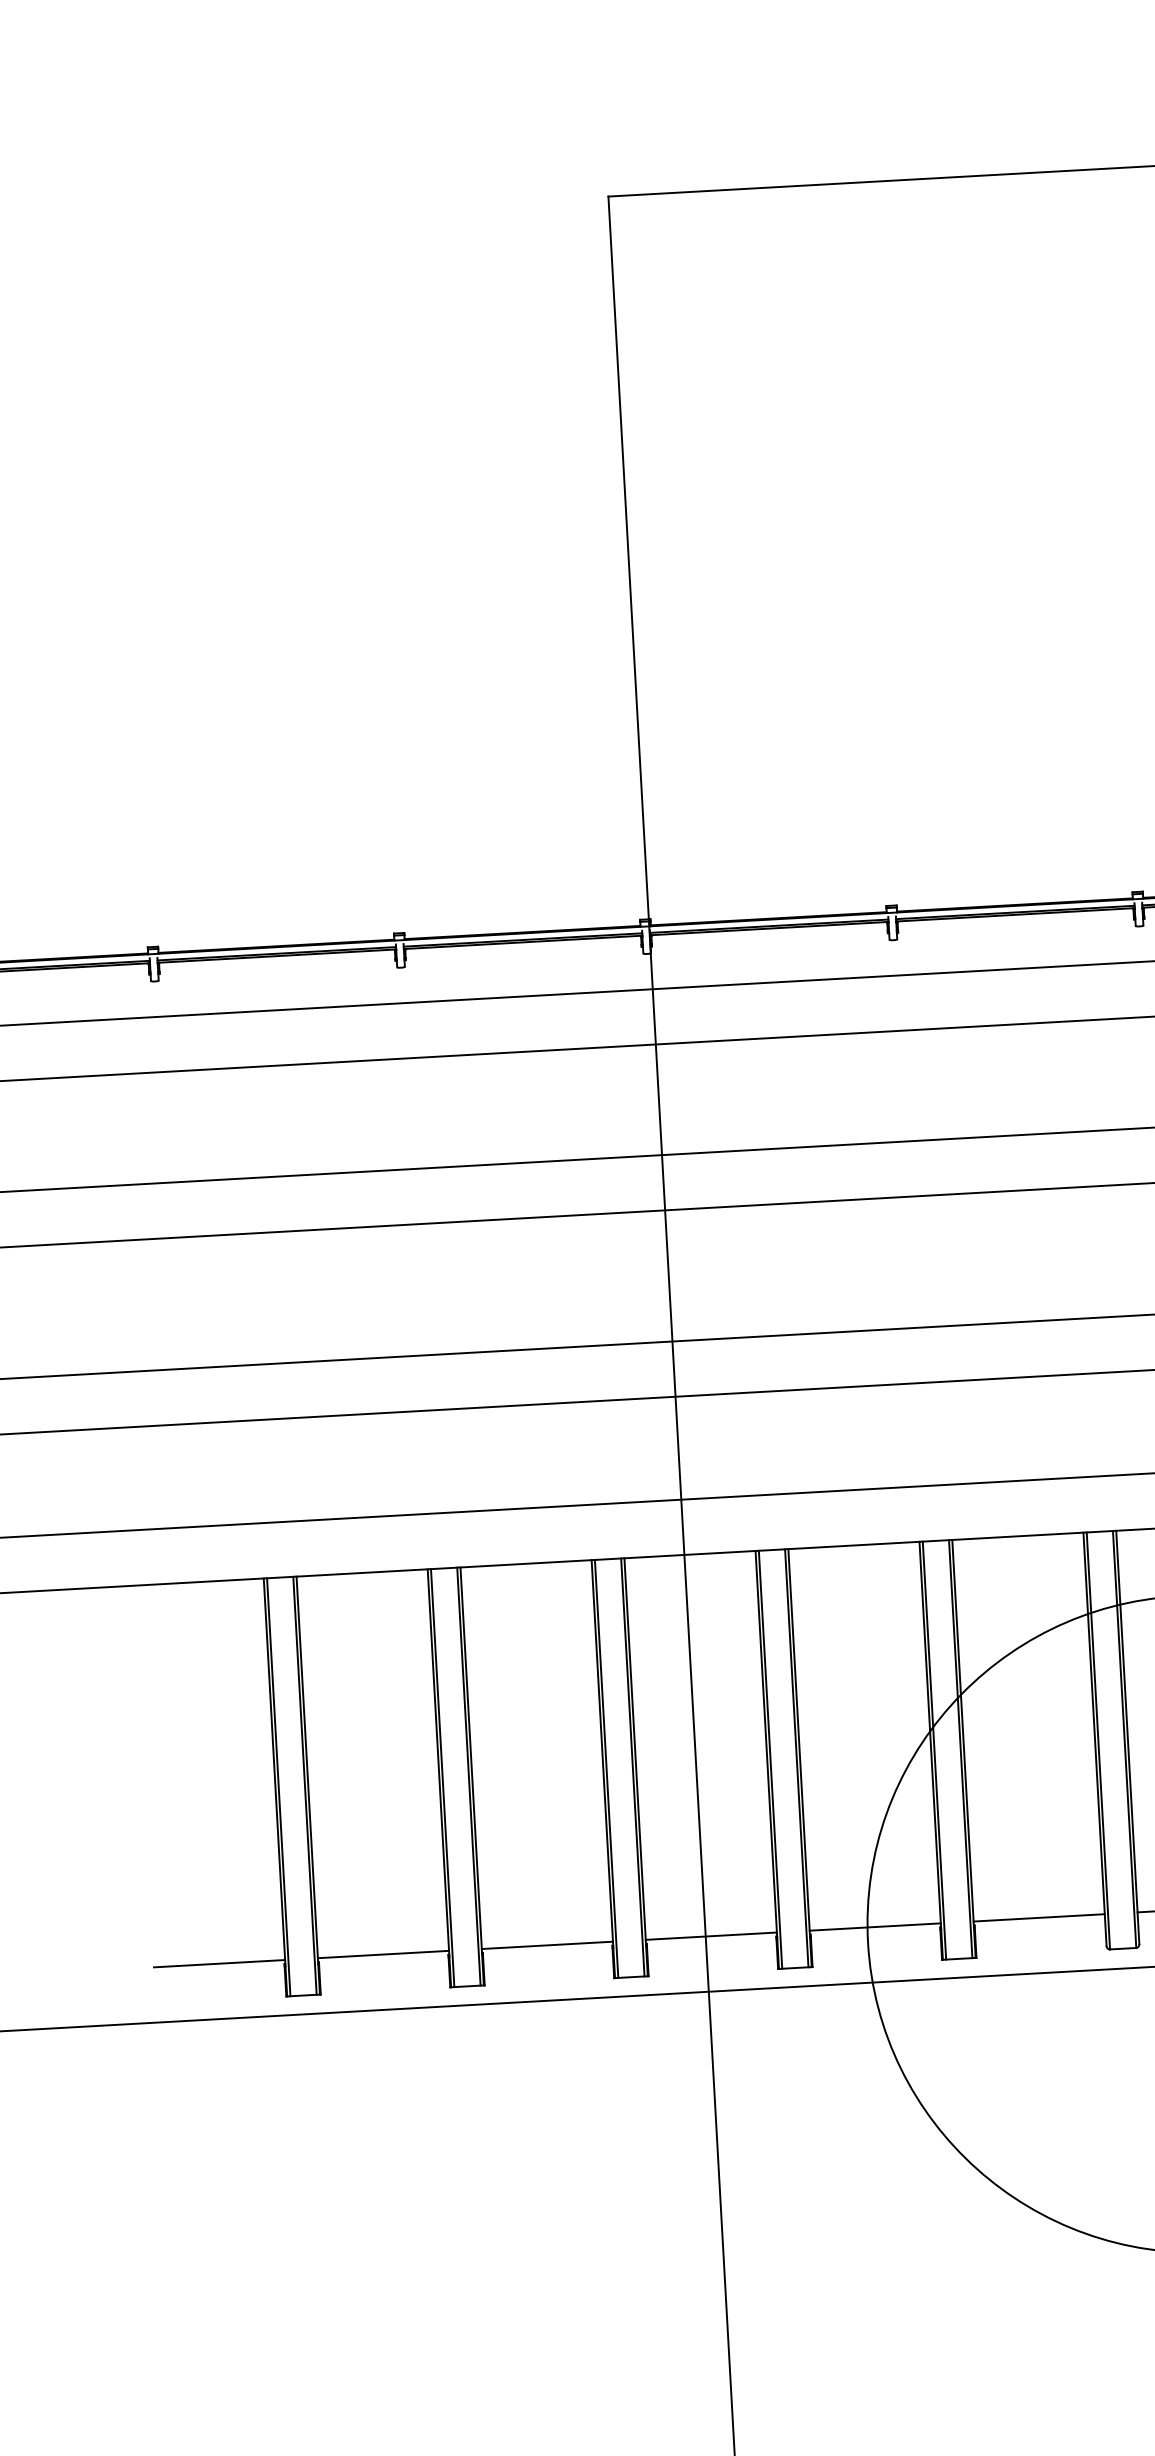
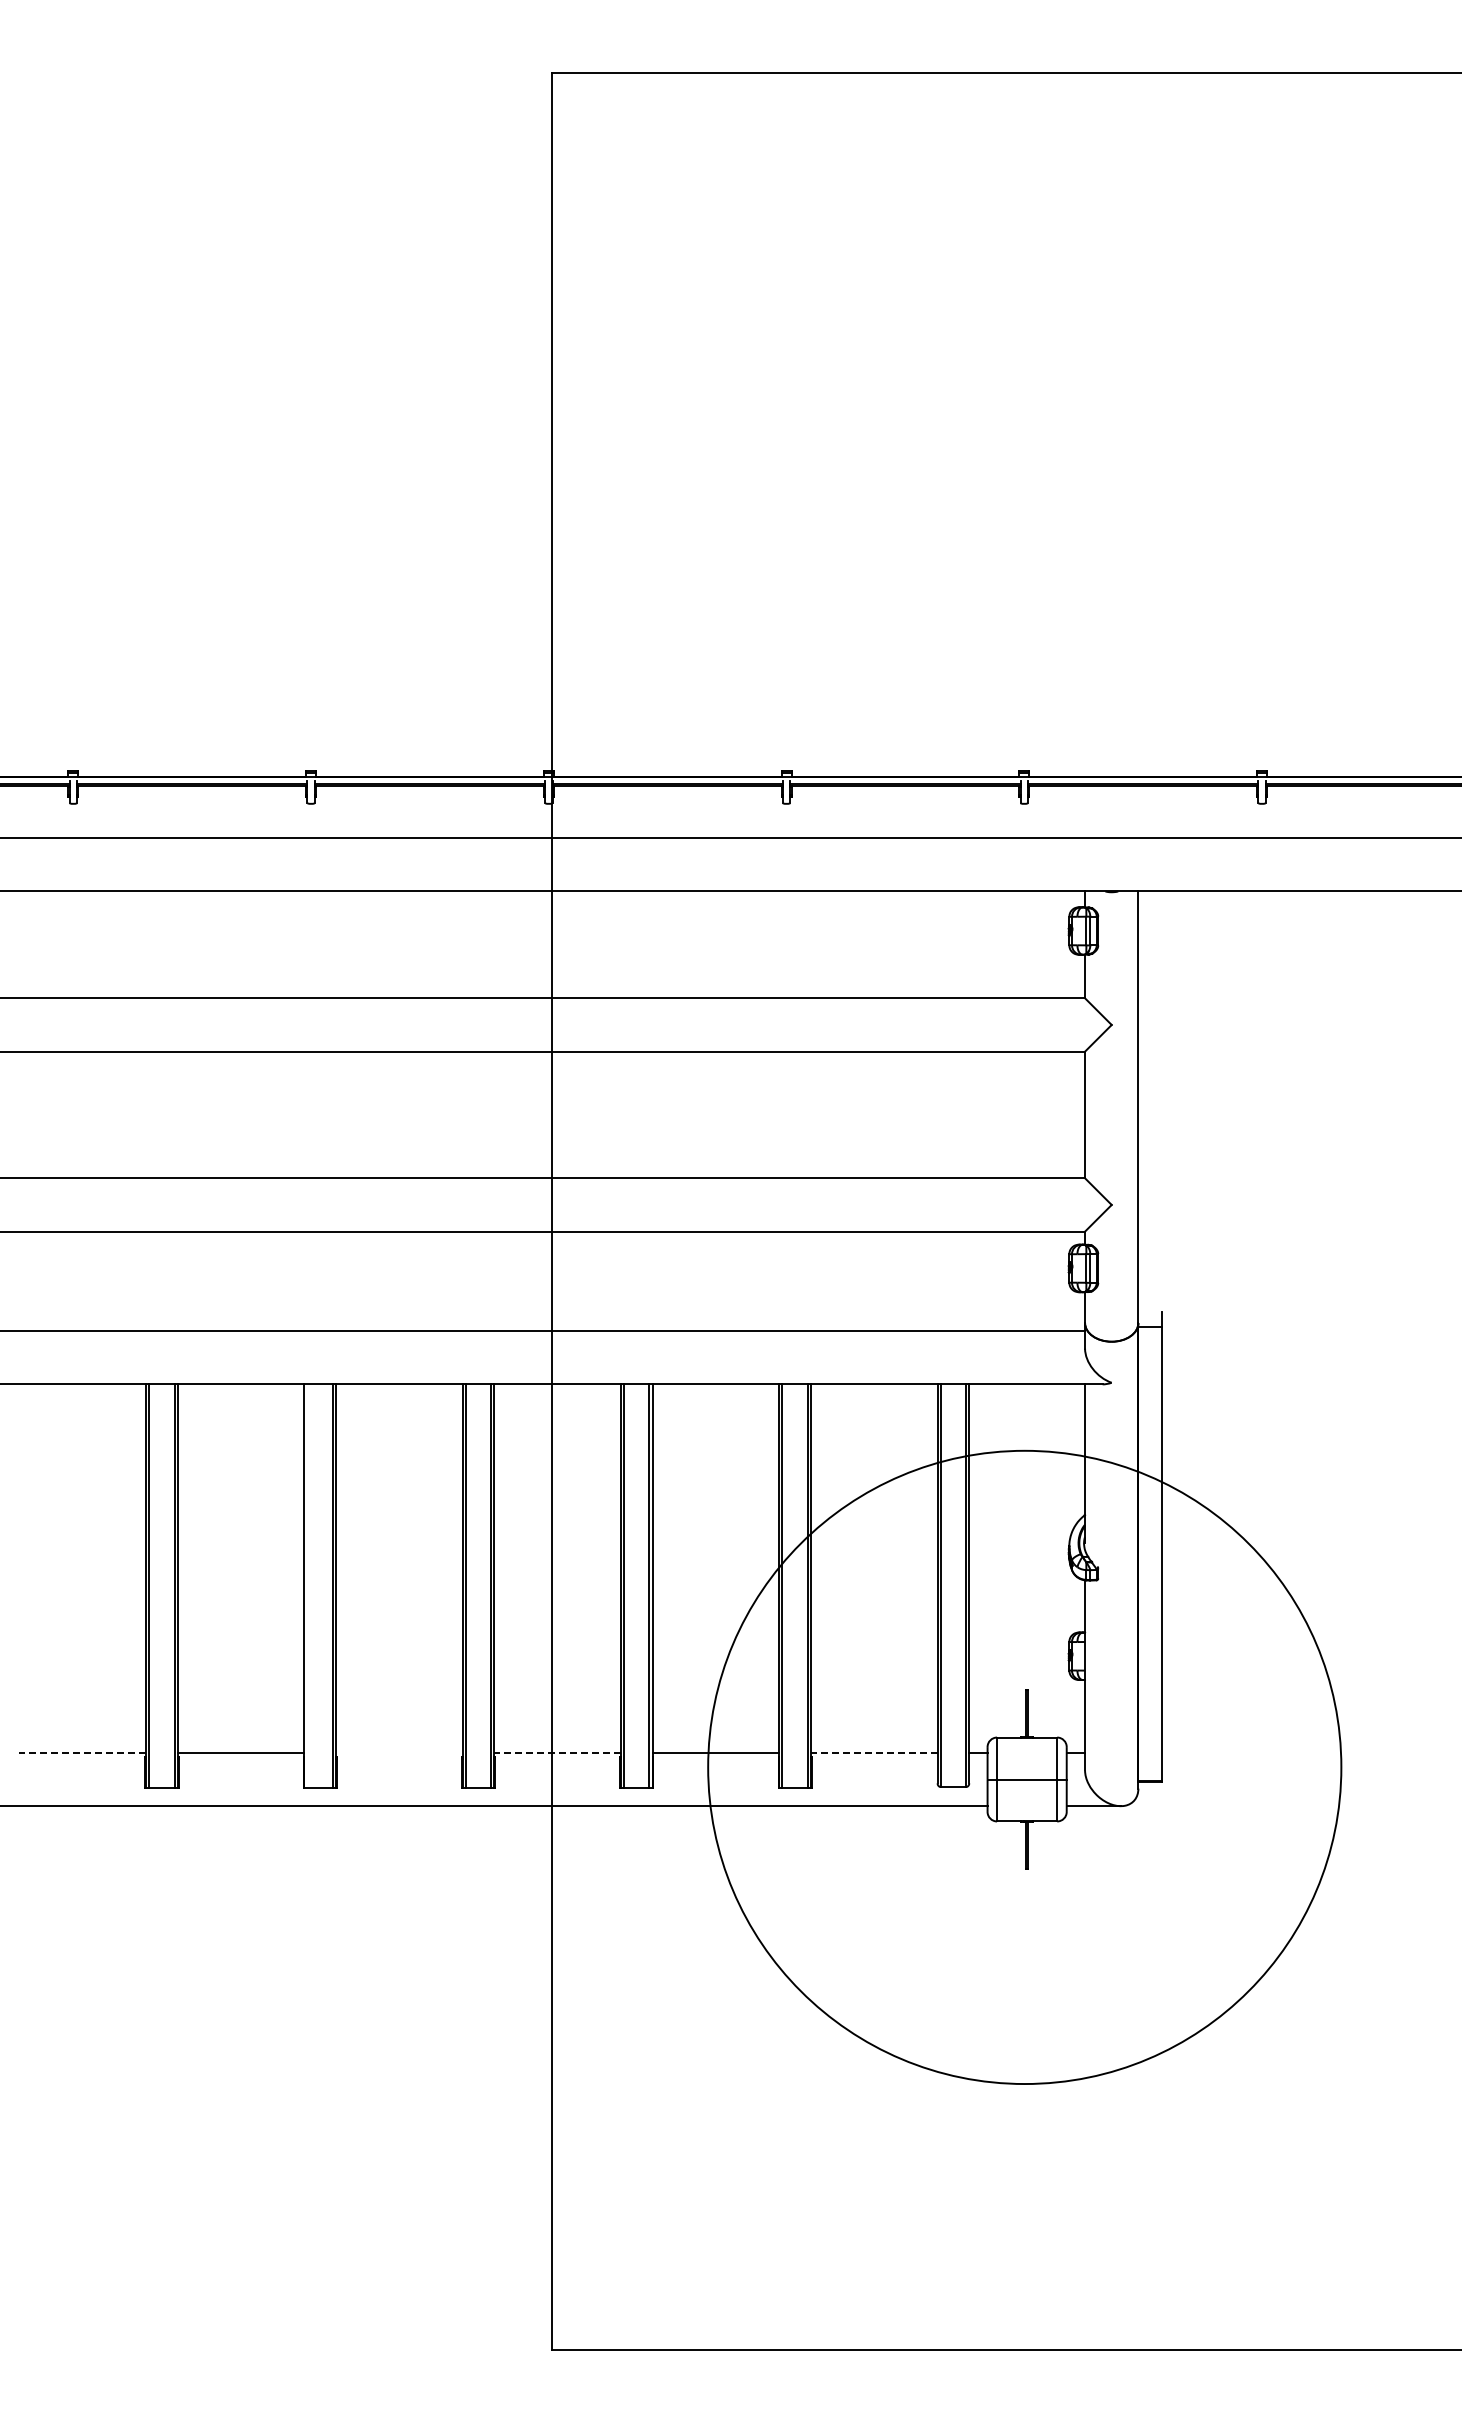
line: (442, 1777) -> (307, 1585), removed
line: (1038, 1917) -> (873, 1752), solid -> dashed
line: (711, 1935) -> (557, 1752), solid -> dashed
line: (547, 1945) -> (399, 1752), removed
line: (219, 1963) -> (82, 1752), solid -> dashed

